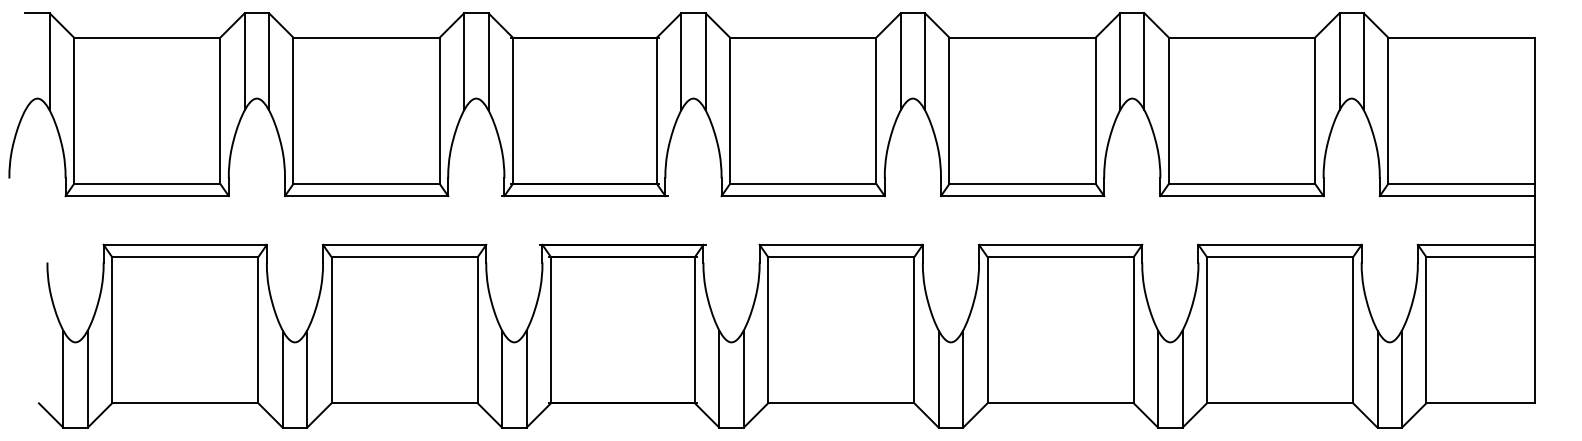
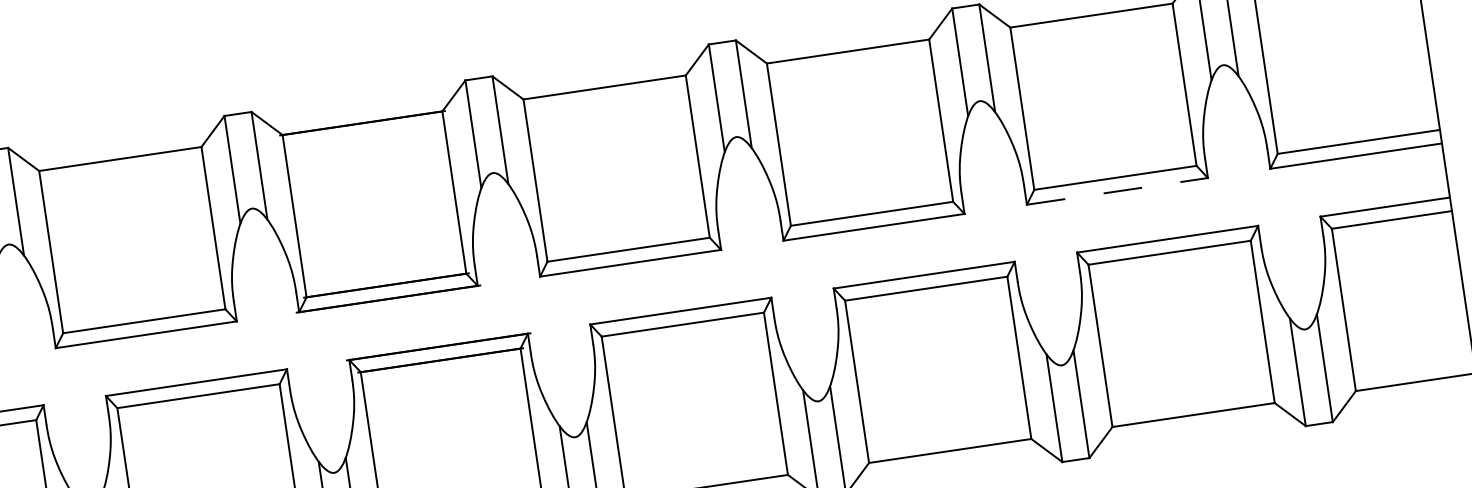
line: (1241, 196) -> (1116, 191), solid -> dashed

